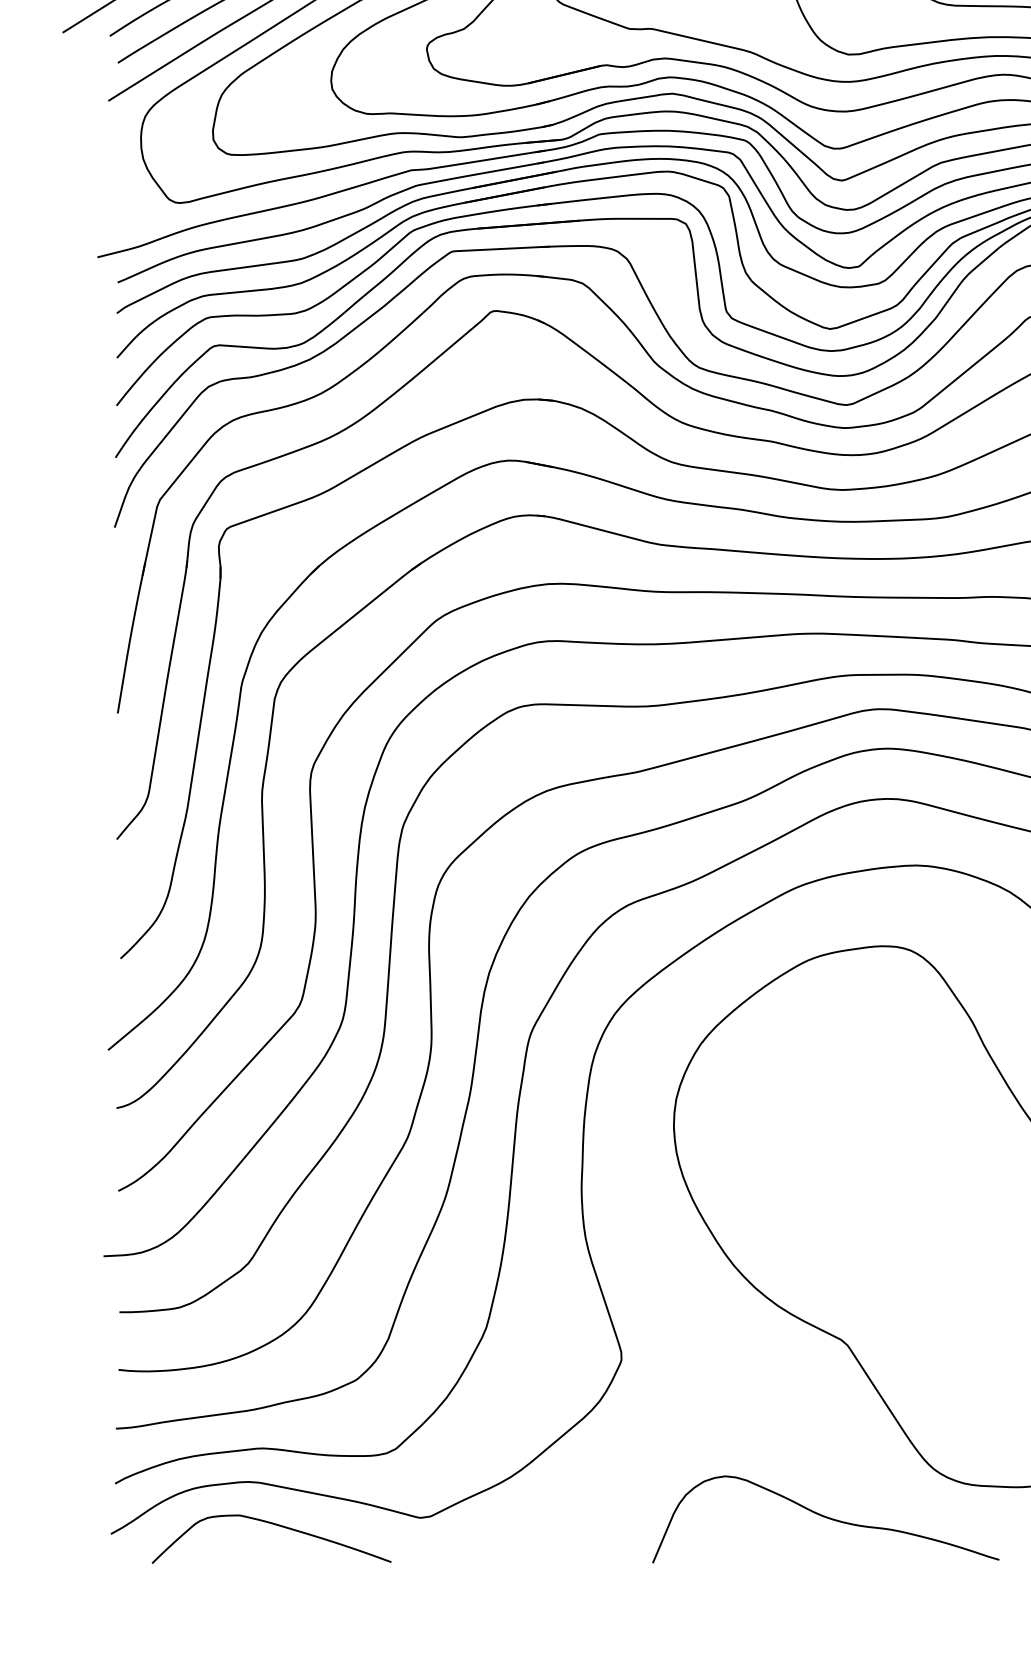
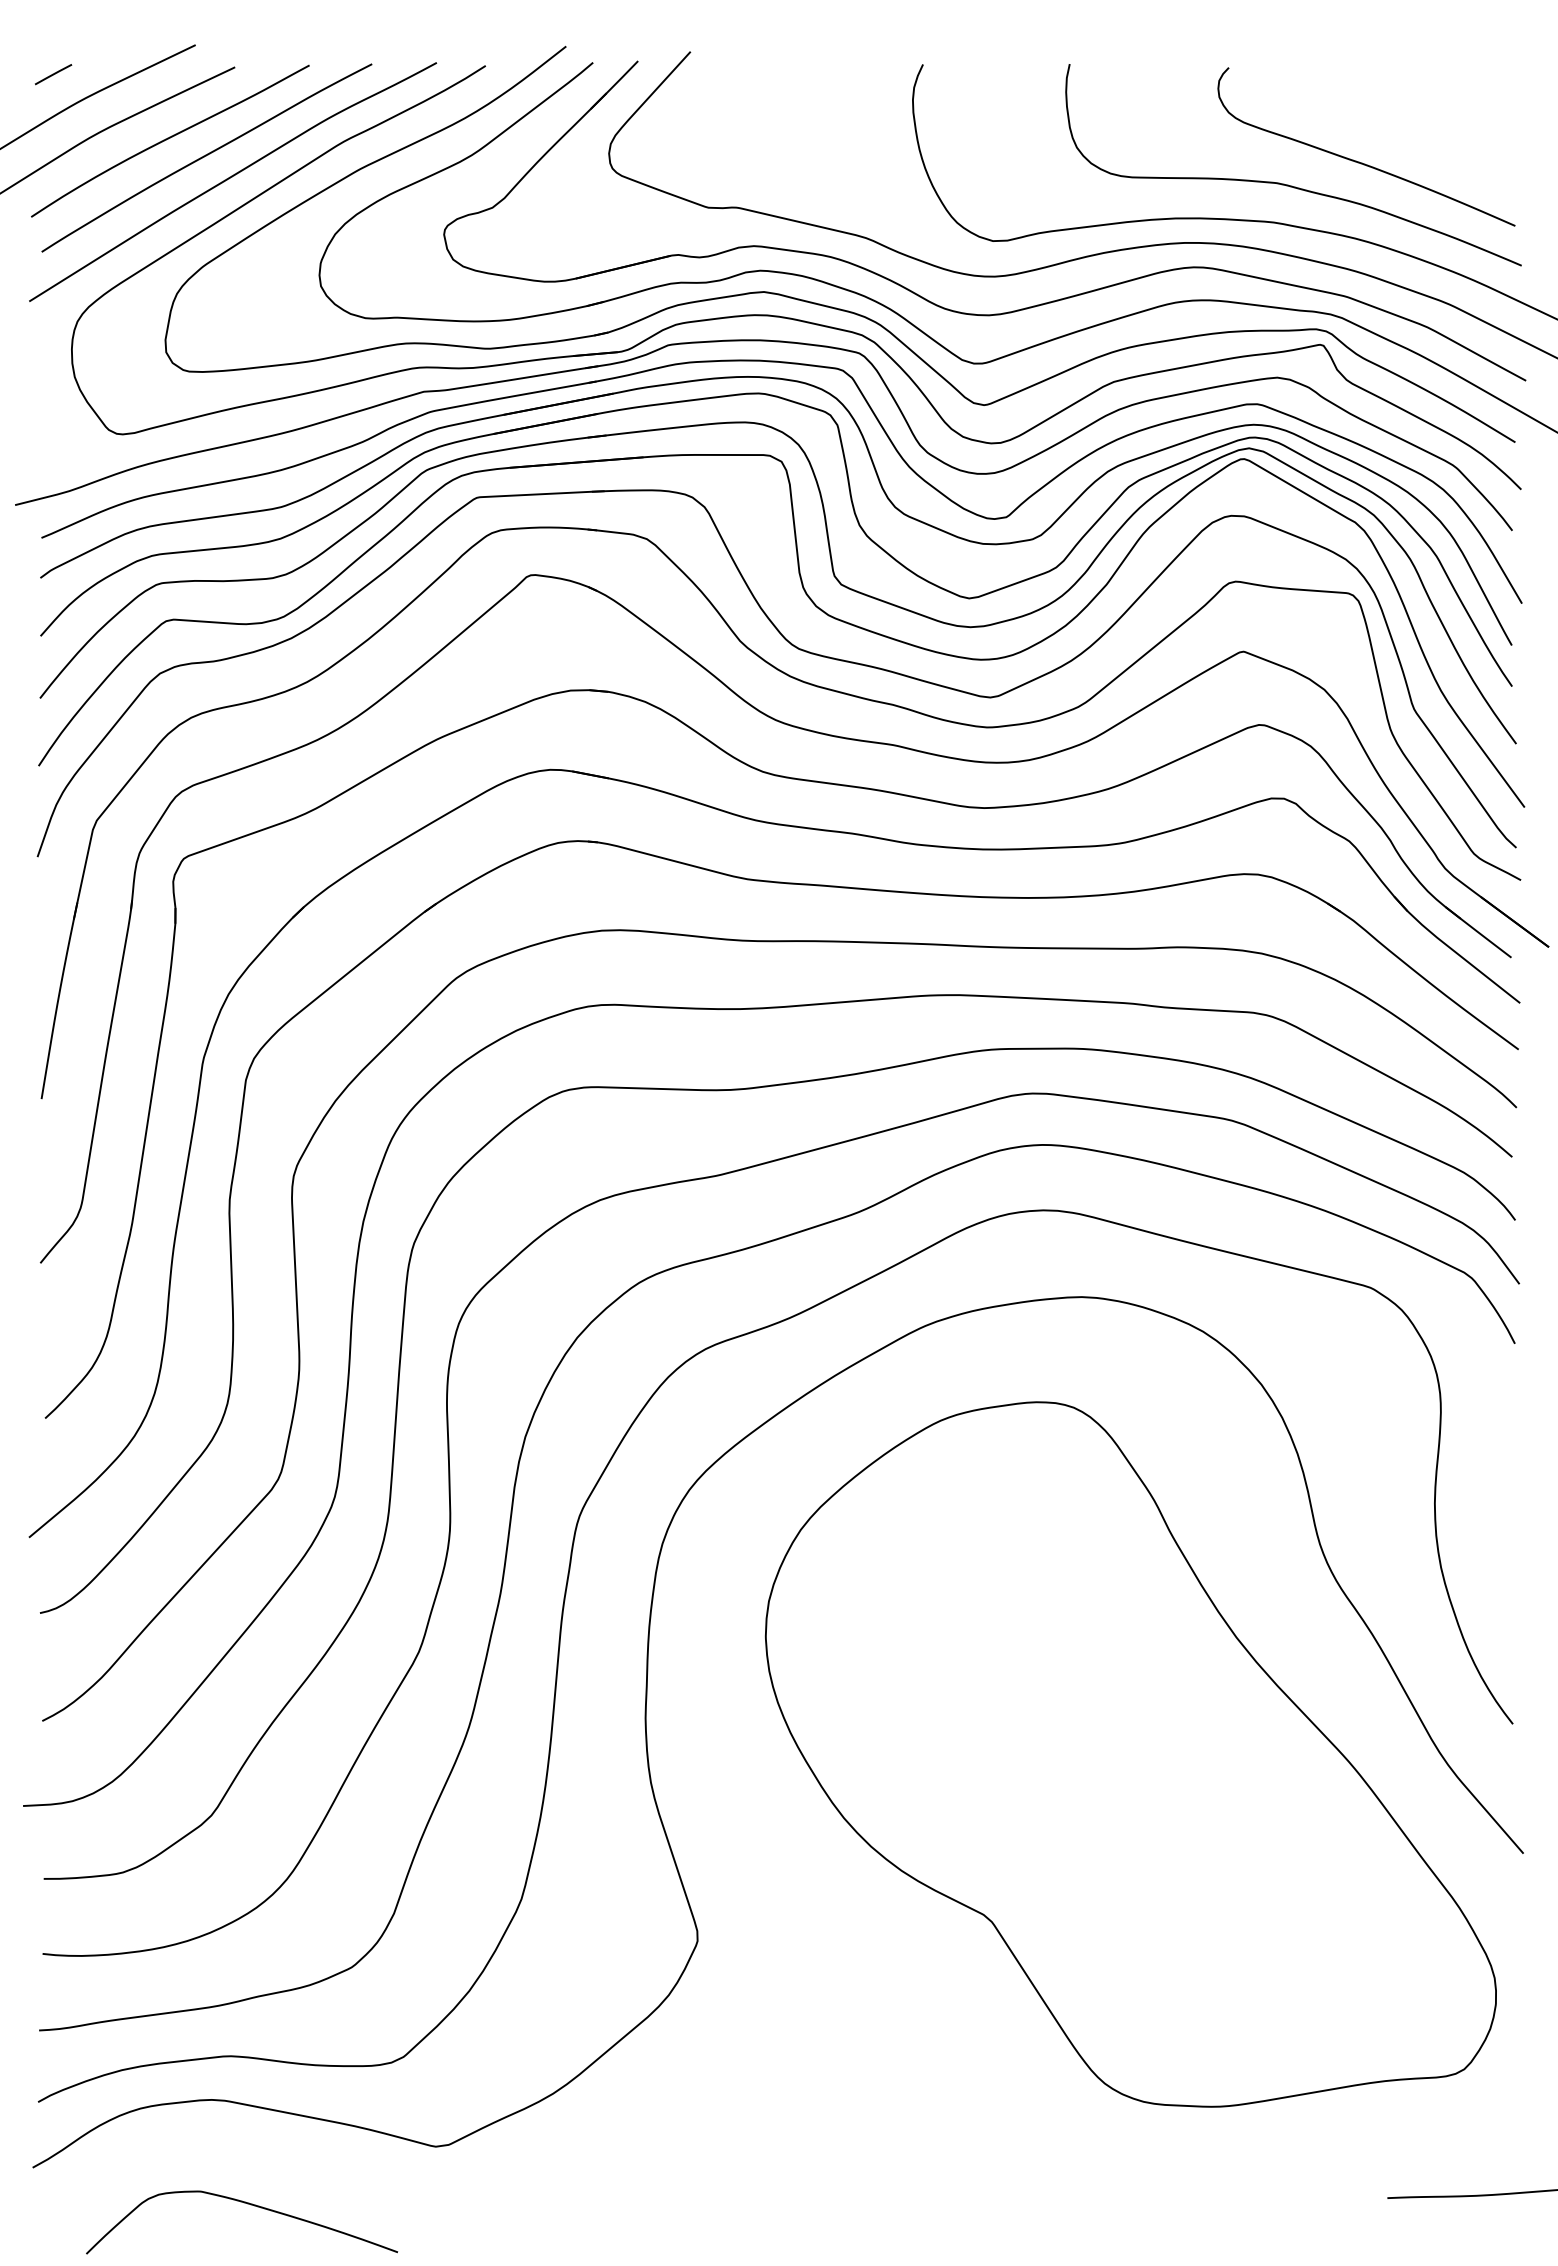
curve: (825, 1517) -> (963, 2146), removed
curve: (275, 1525) -> (247, 2204), moved

